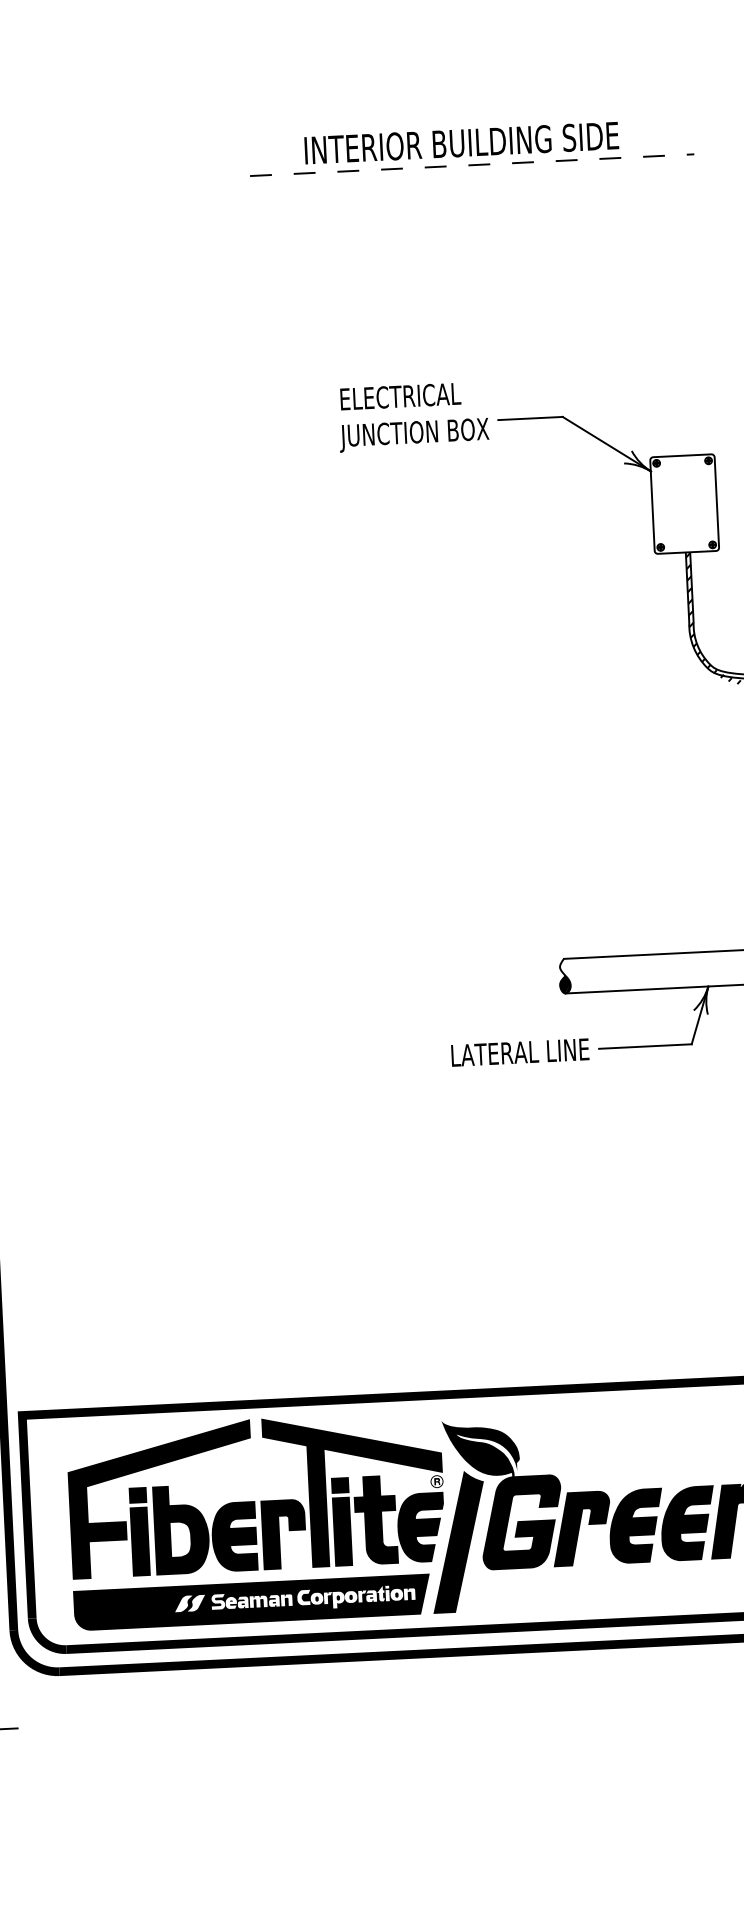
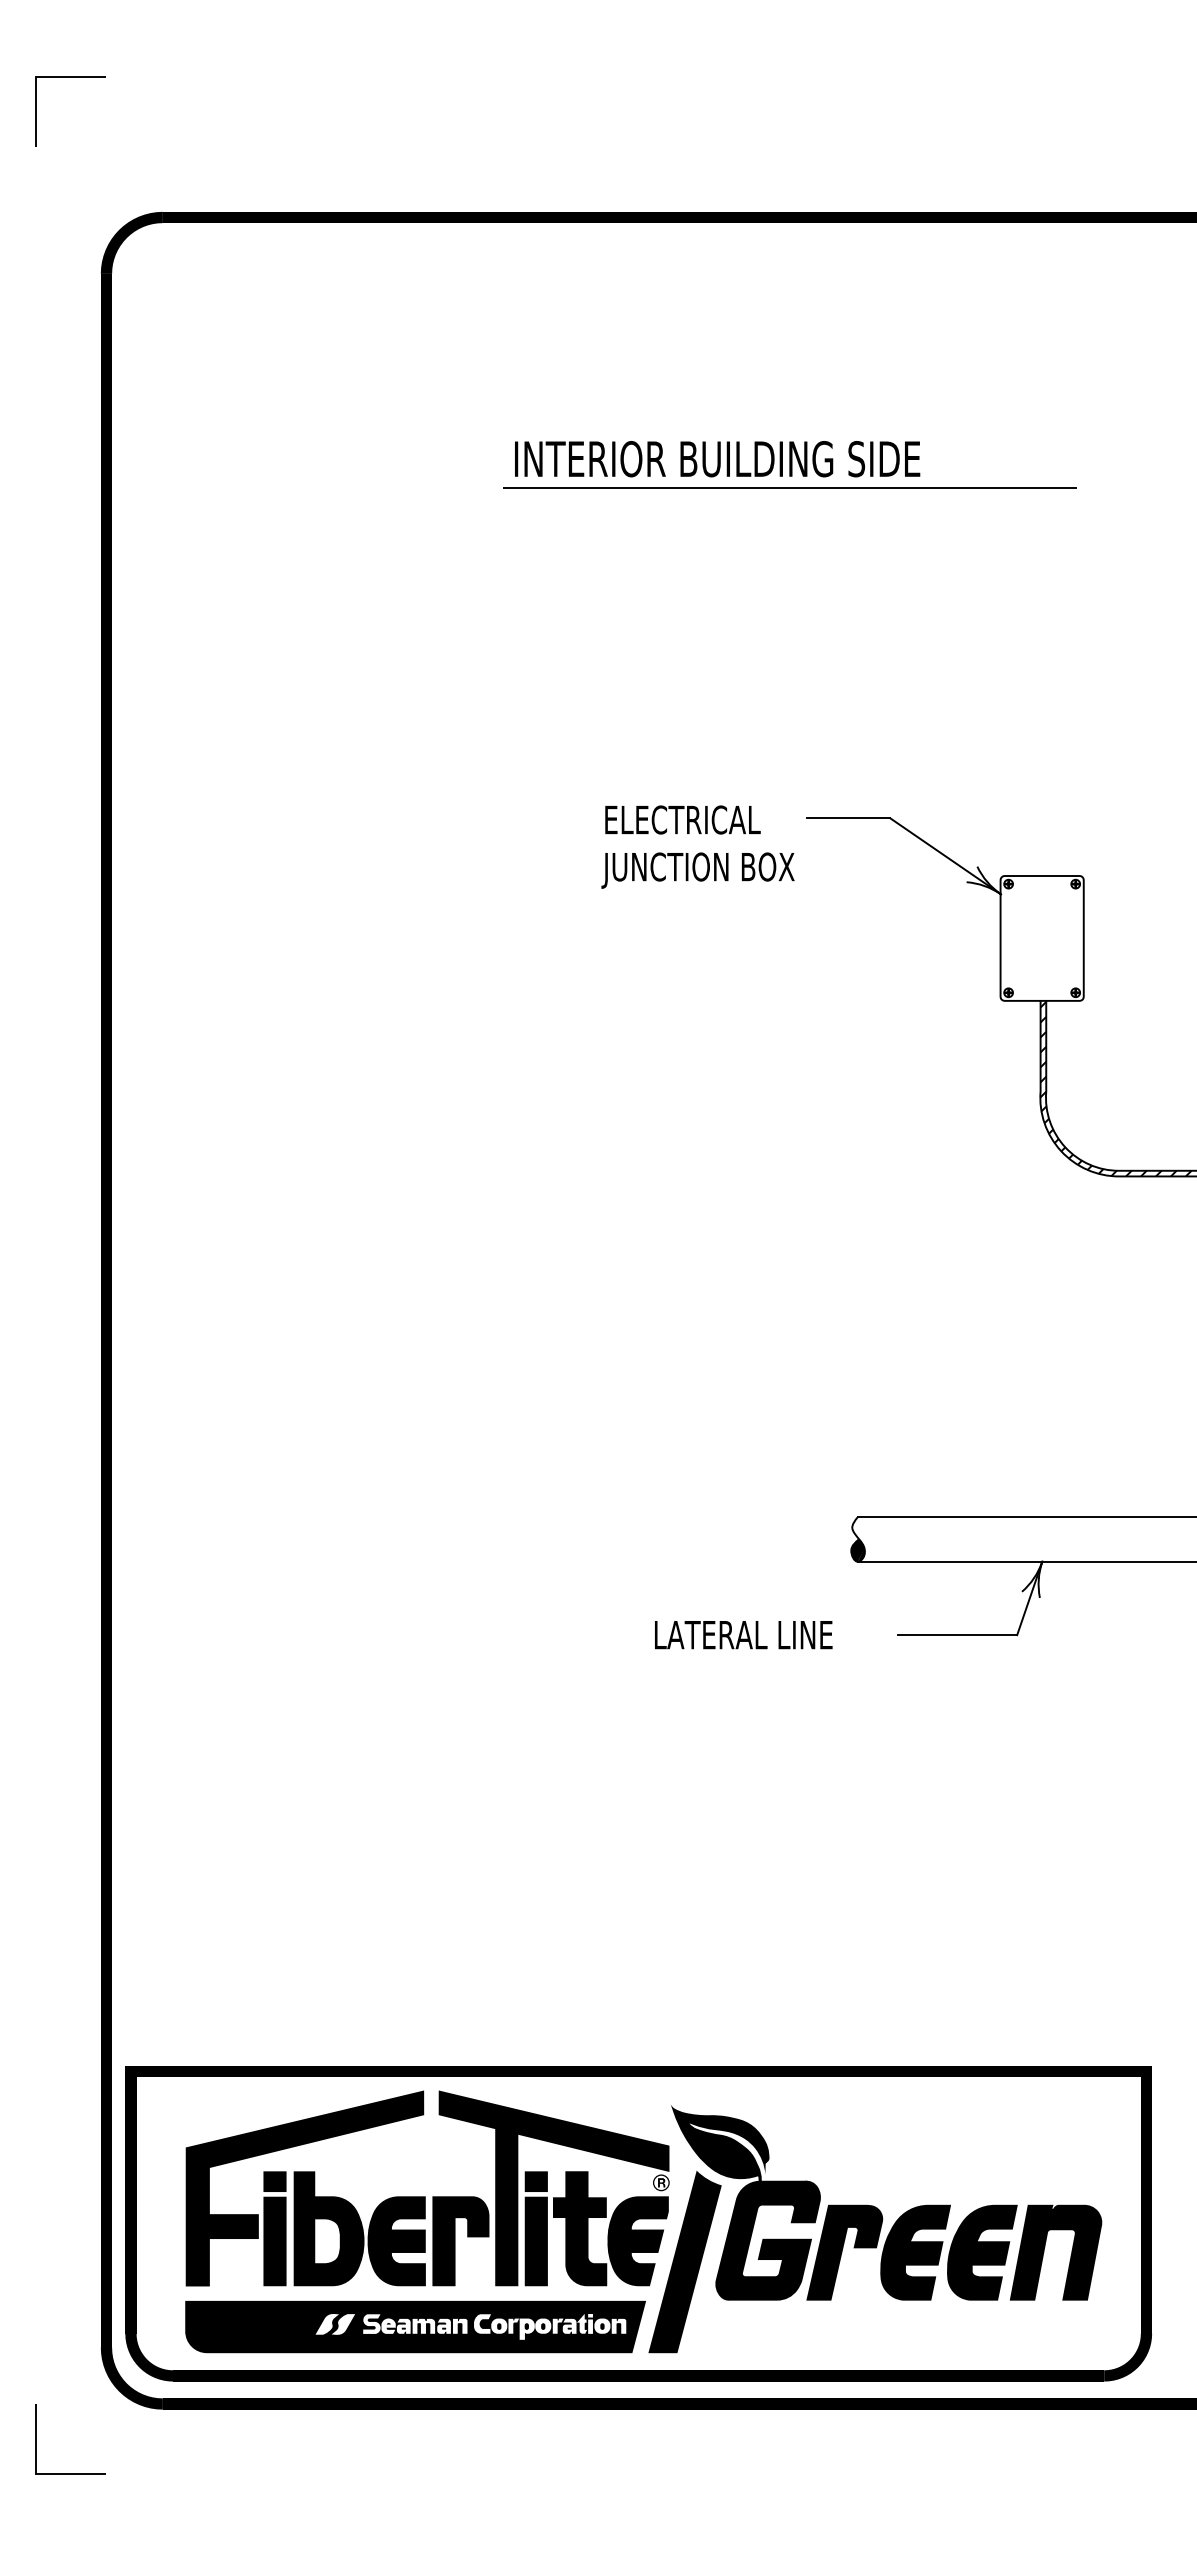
text: (461, 143) -> (717, 459), moved
line: (472, 165) -> (789, 488), dashed -> solid
text: (412, 416) -> (697, 846), moved
text: (520, 1052) -> (743, 1635), moved

